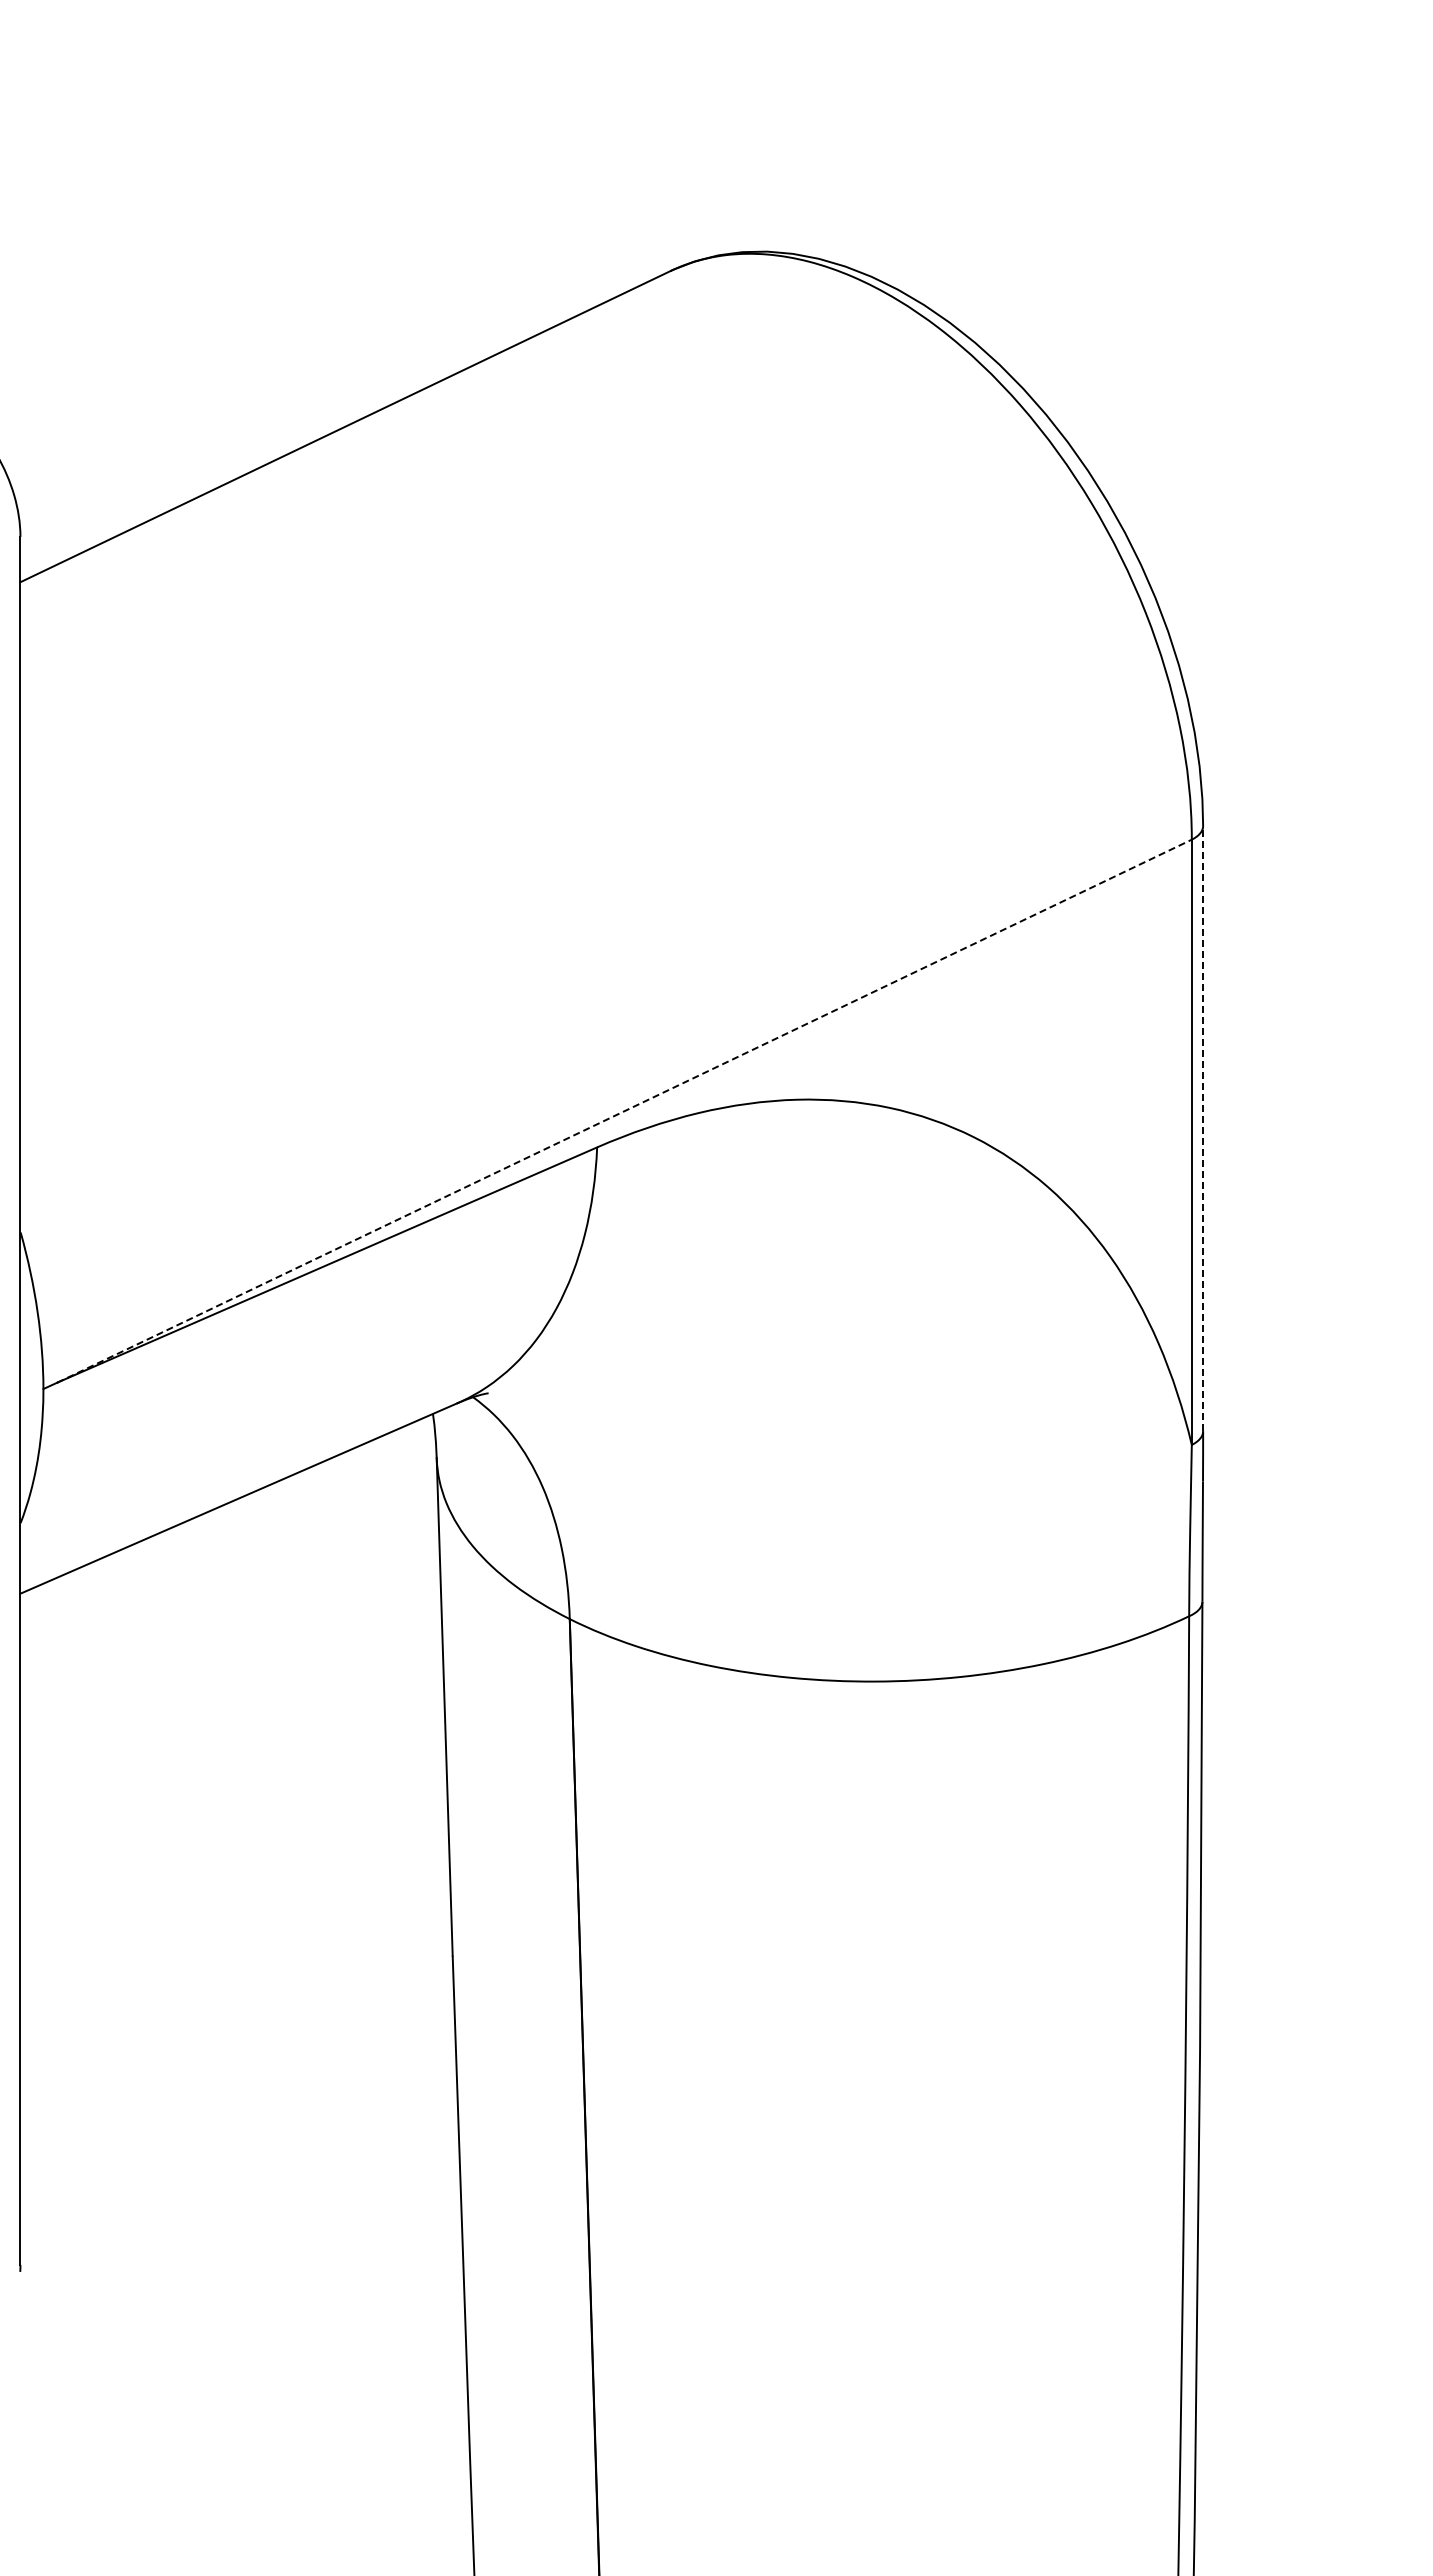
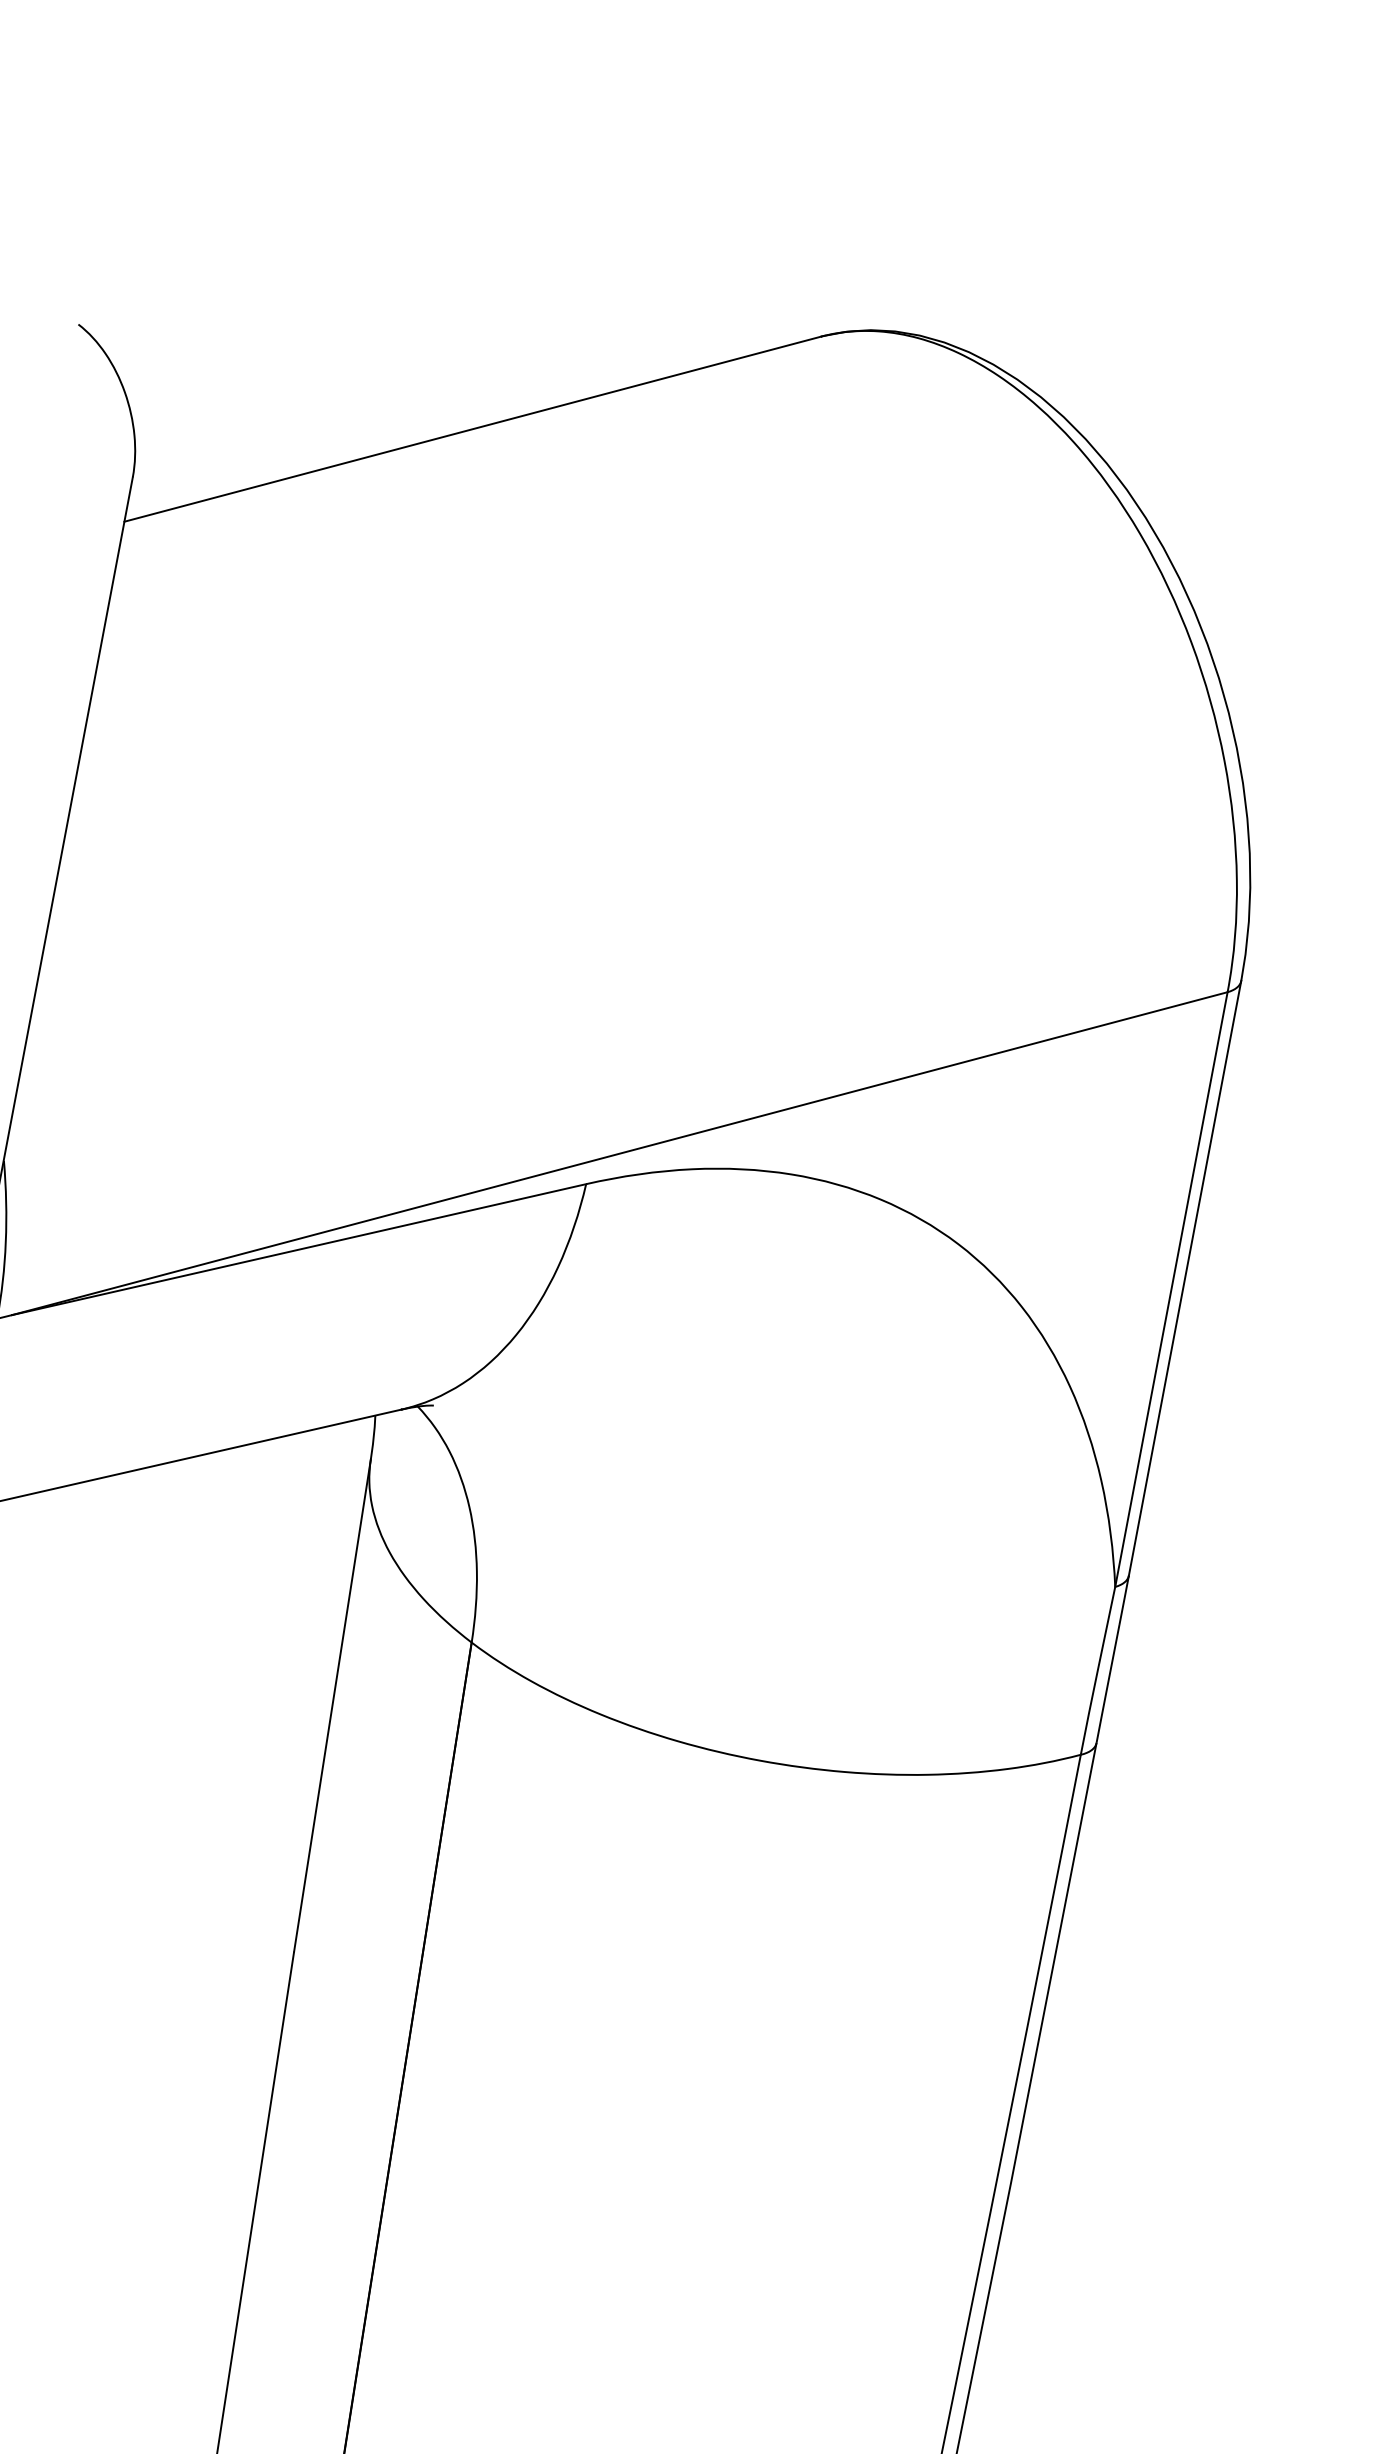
line: (624, 1111) -> (619, 1153), dashed -> solid
line: (1203, 1128) -> (1185, 1278), dashed -> solid

